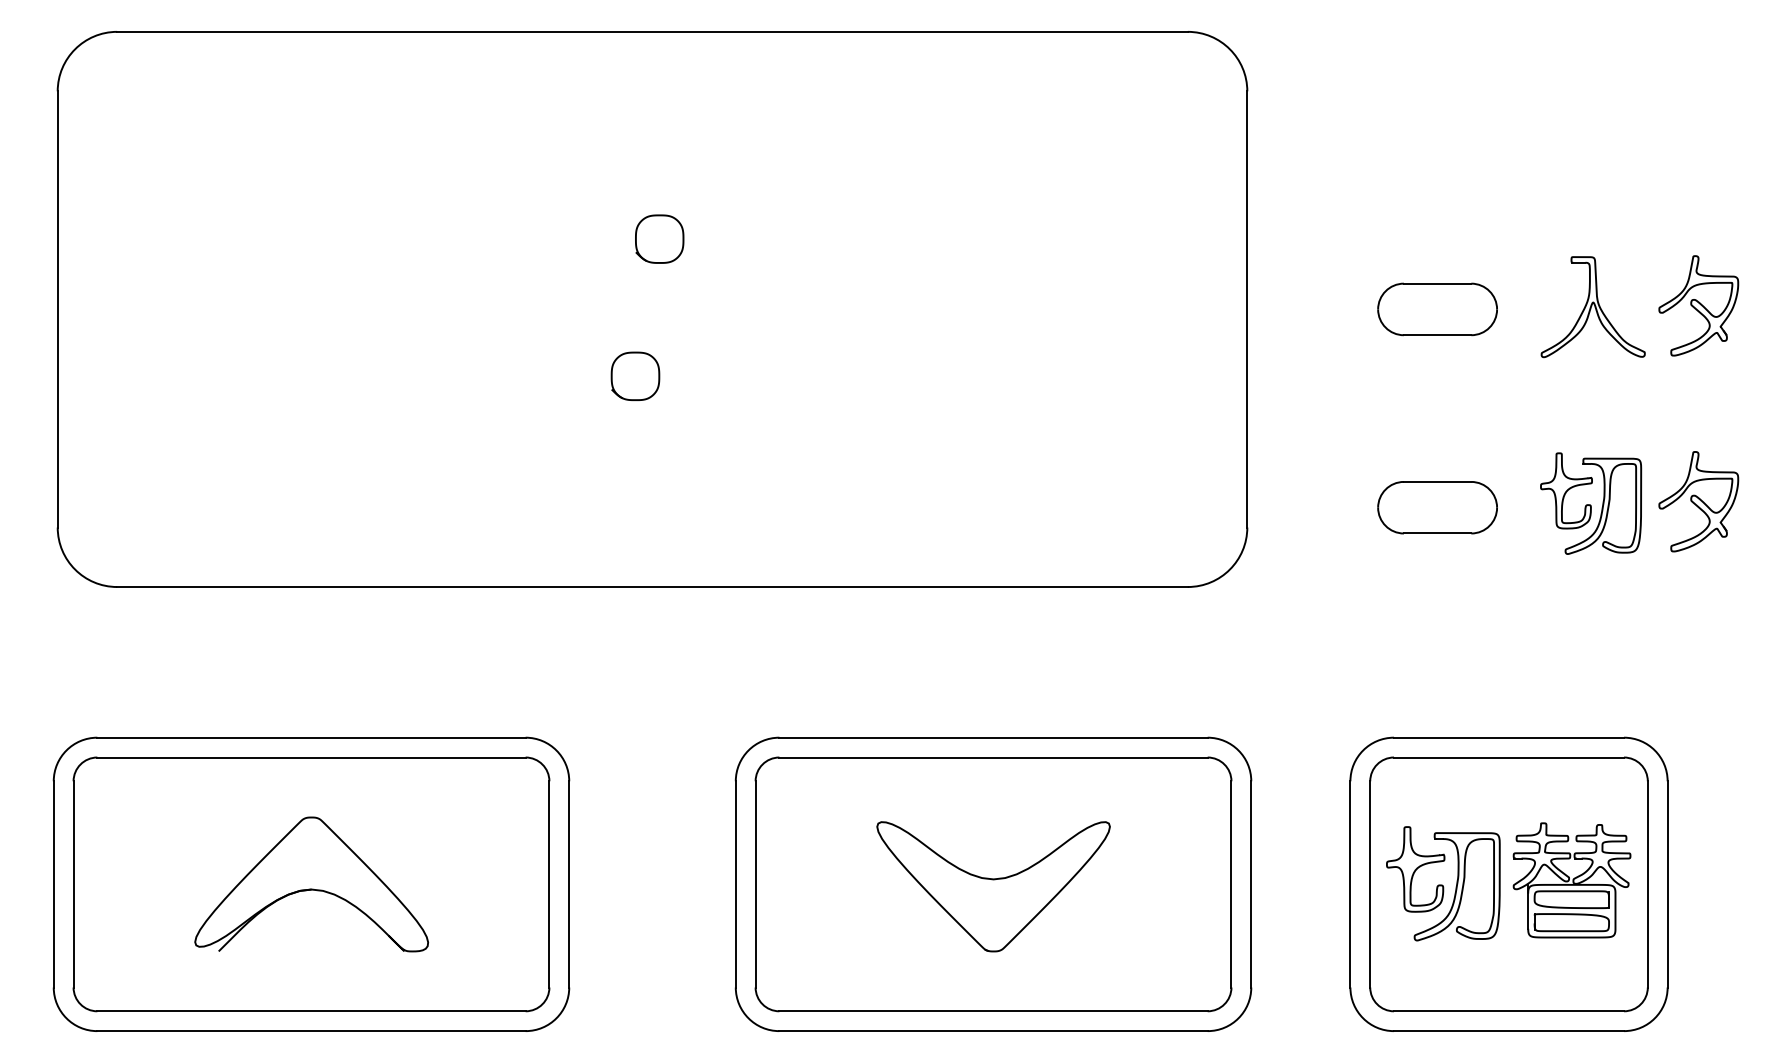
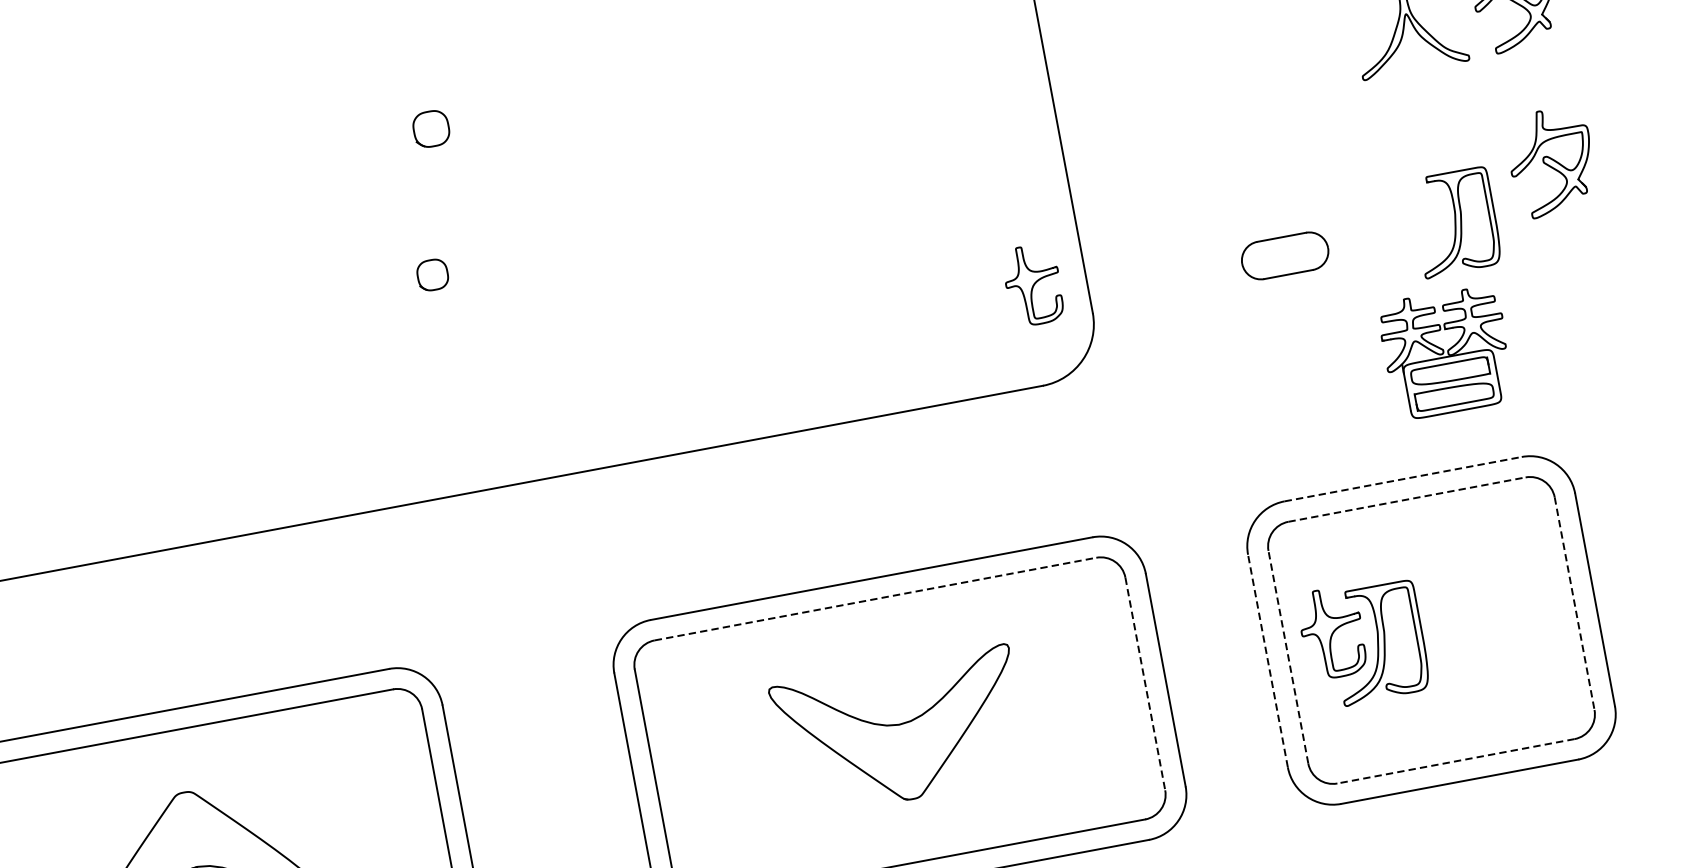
part: (659, 238) -> (430, 128), size x0.7
part: (1437, 309) -> (1246, 51), removed
part: (635, 375) -> (432, 274), size x0.6
part: (1566, 490) -> (1033, 284), moved
part: (1698, 501) -> (1551, 162), moved
part: (1437, 507) -> (1285, 255), size x0.7
line: (1509, 737) -> (1403, 478), solid -> dashed
line: (994, 757) -> (876, 598), solid -> dashed
line: (1509, 757) -> (1407, 499), solid -> dashed
part: (1571, 880) -> (1446, 352), moved
line: (1350, 883) -> (1267, 660), solid -> dashed
line: (1370, 883) -> (1288, 656), solid -> dashed
line: (1231, 884) -> (1145, 684), solid -> dashed
line: (1647, 884) -> (1574, 603), solid -> dashed
line: (1509, 1011) -> (1456, 761), solid -> dashed

